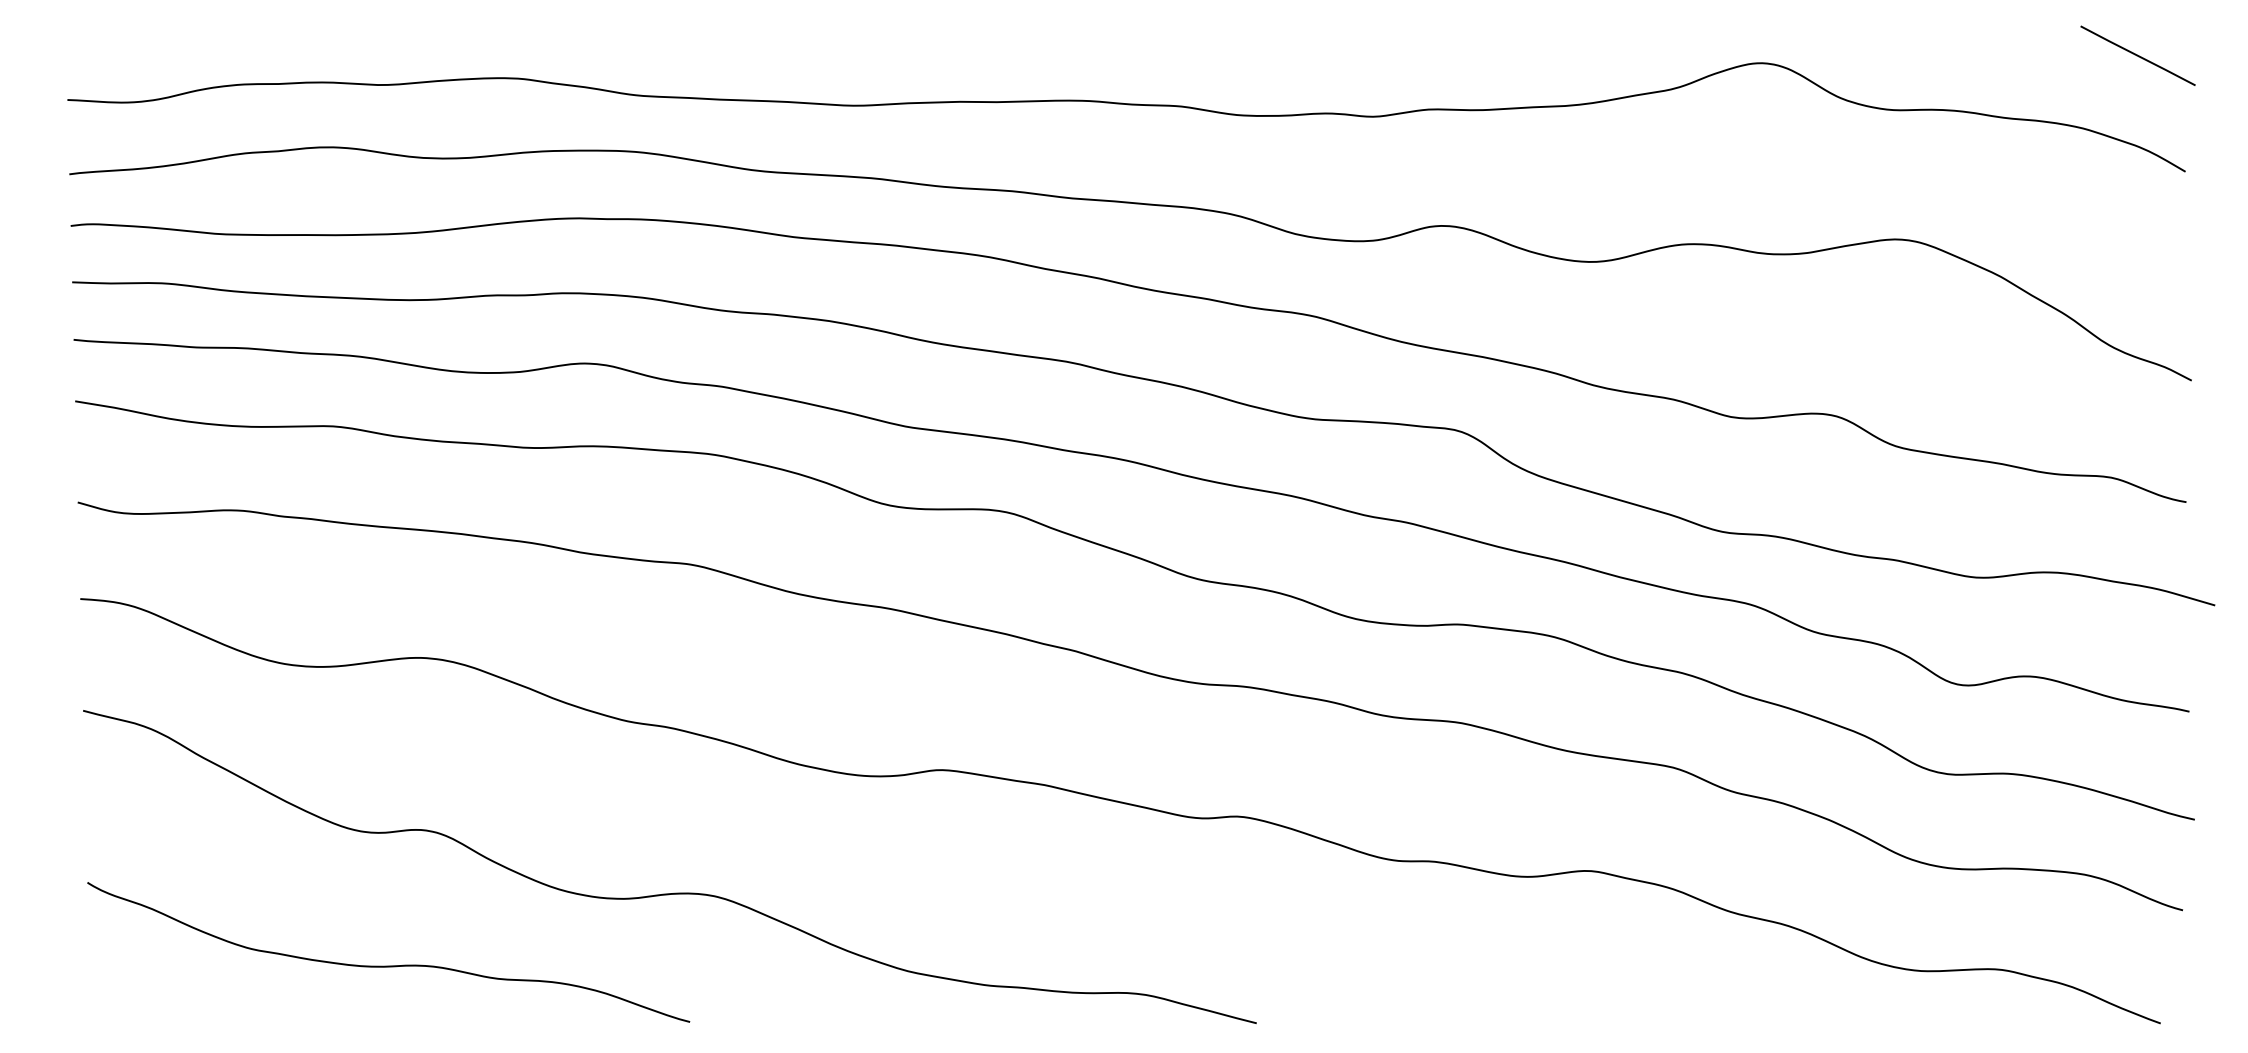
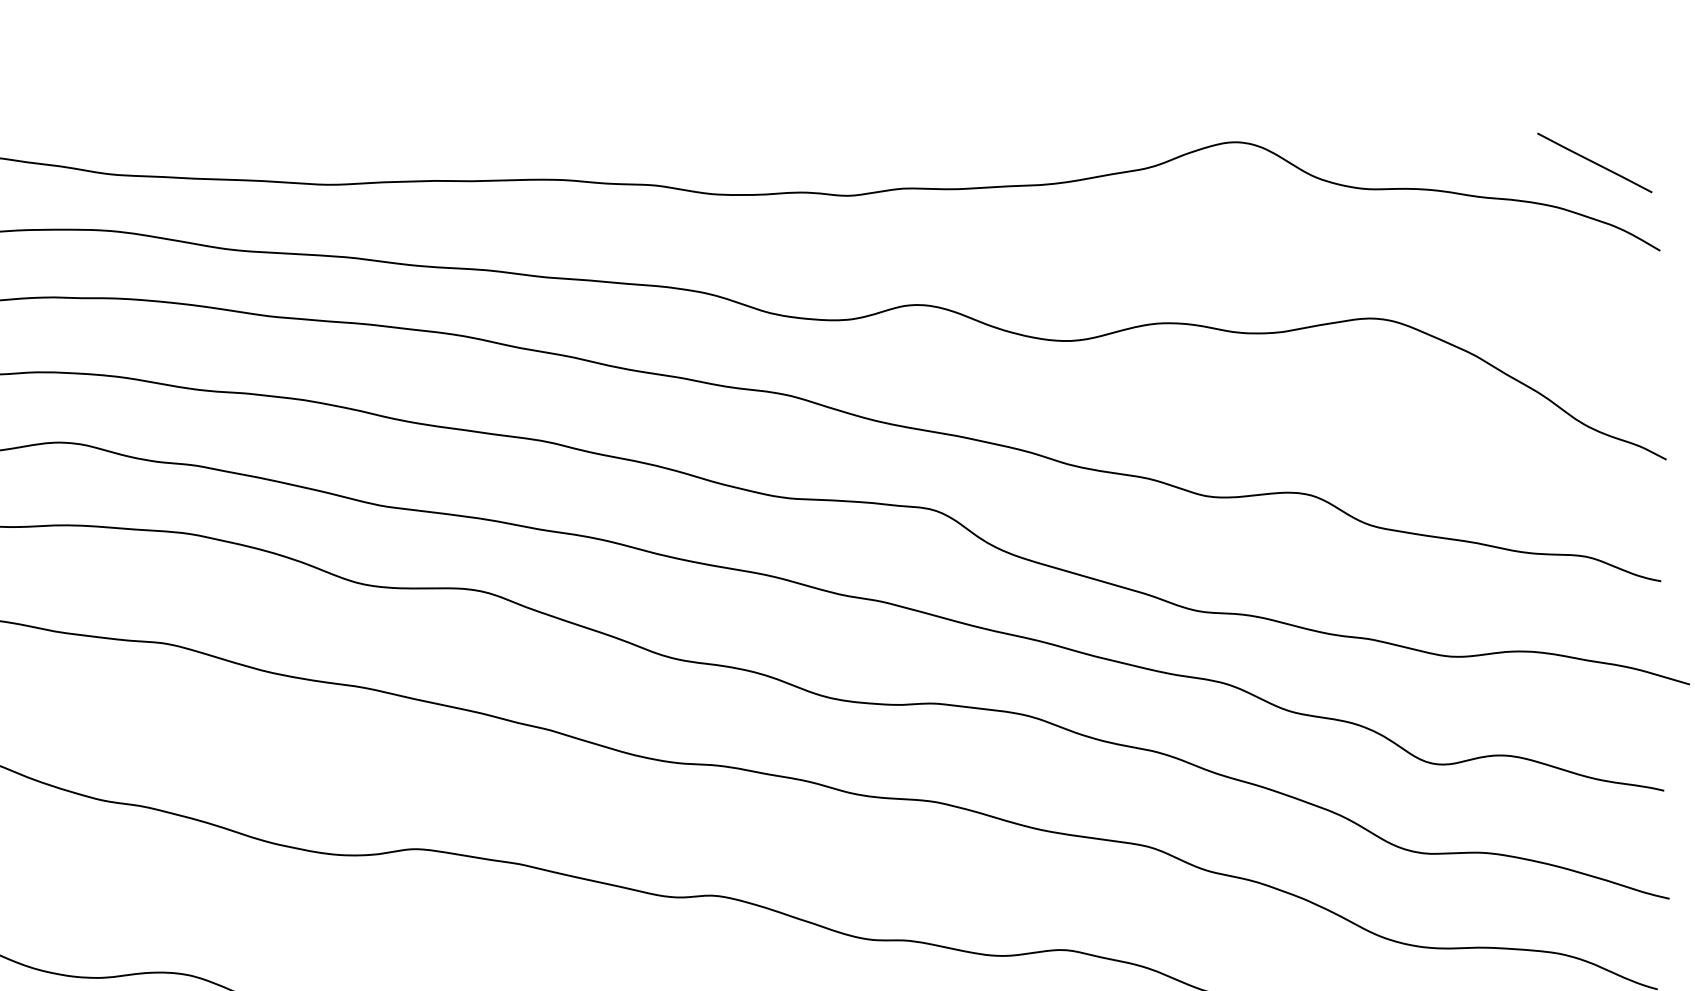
line: (2137, 55) -> (1594, 162), moved

